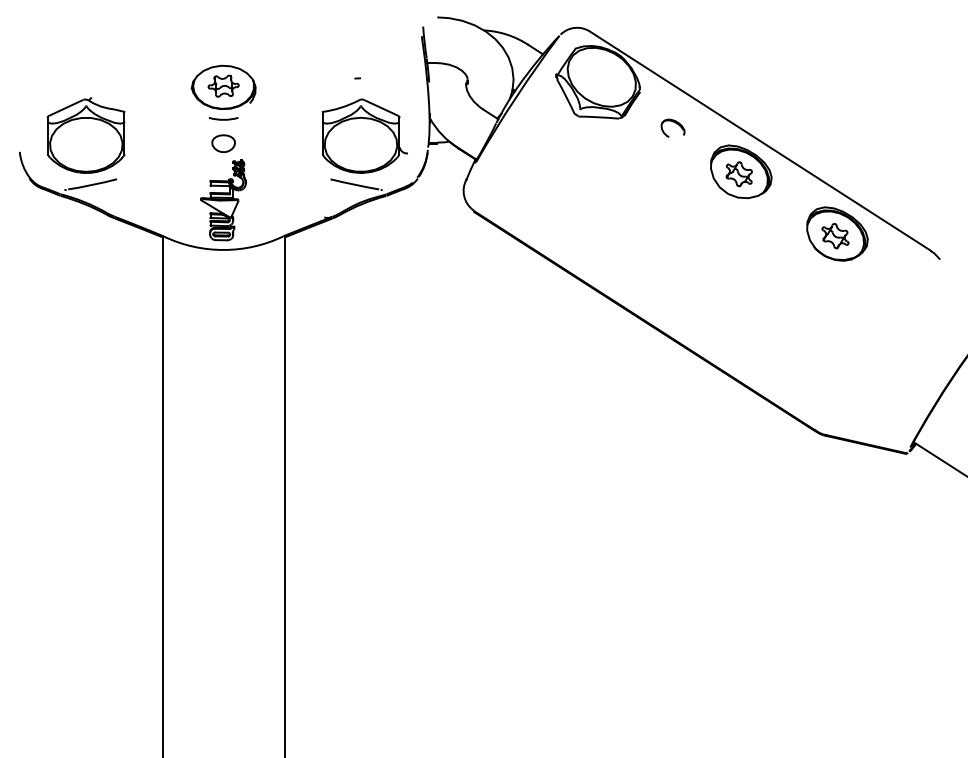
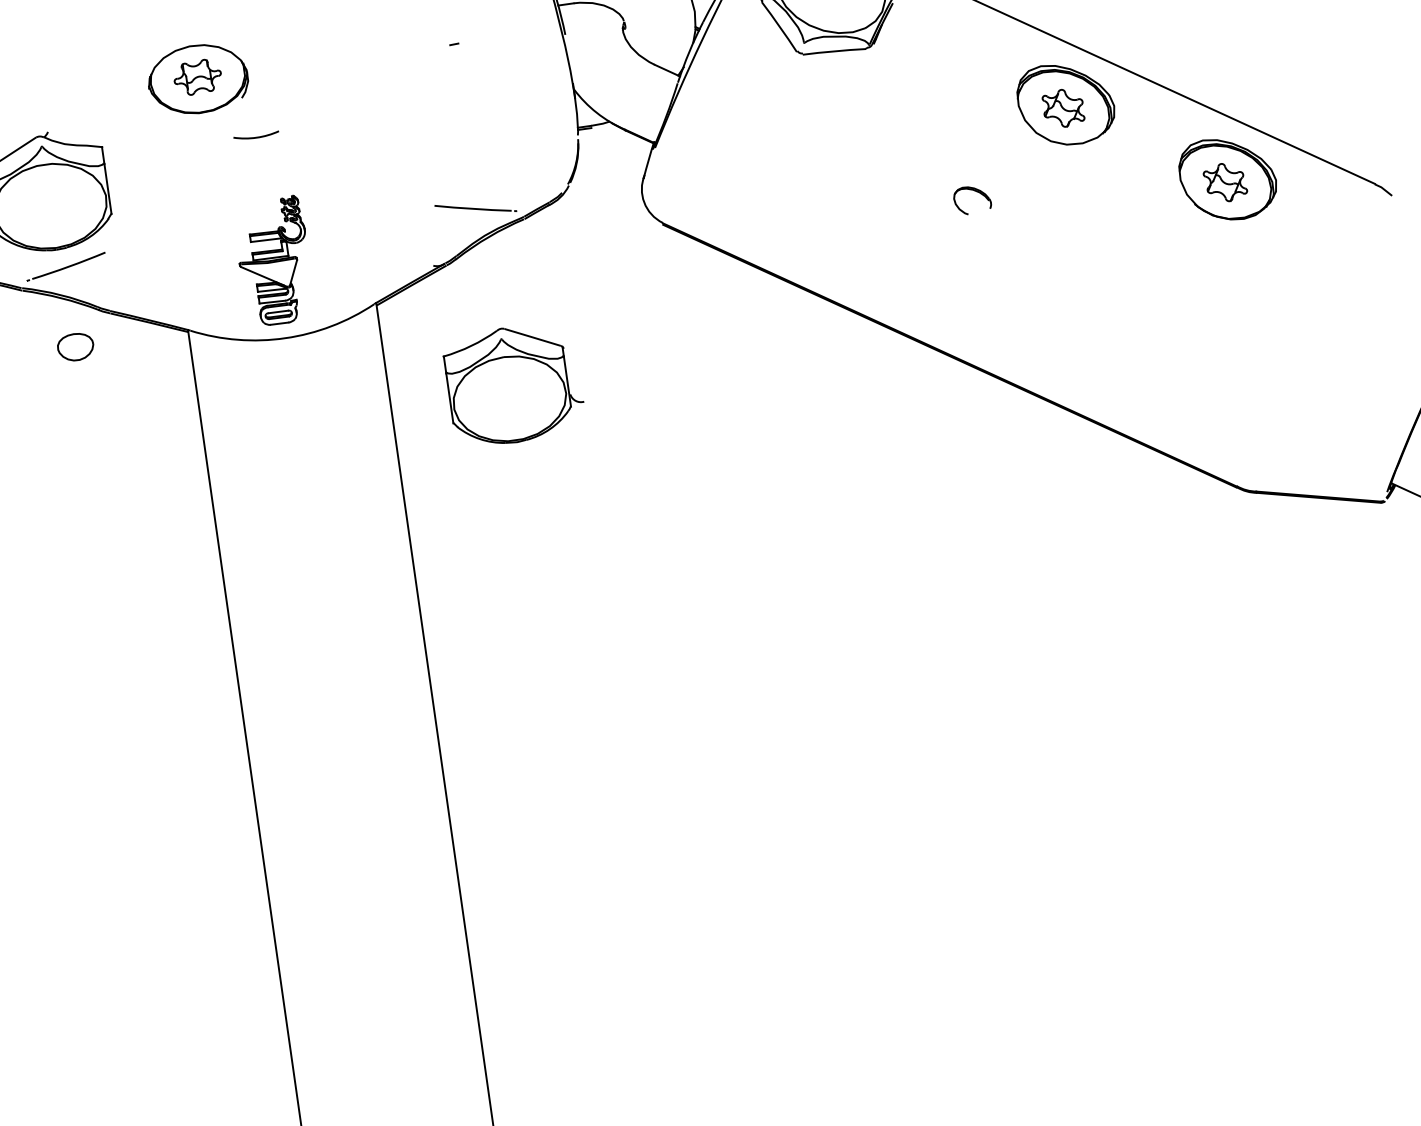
part: (223, 86) -> (197, 77), moved
part: (672, 127) -> (971, 198), moved
part: (364, 135) -> (513, 383), moved
part: (223, 143) -> (75, 346), moved

